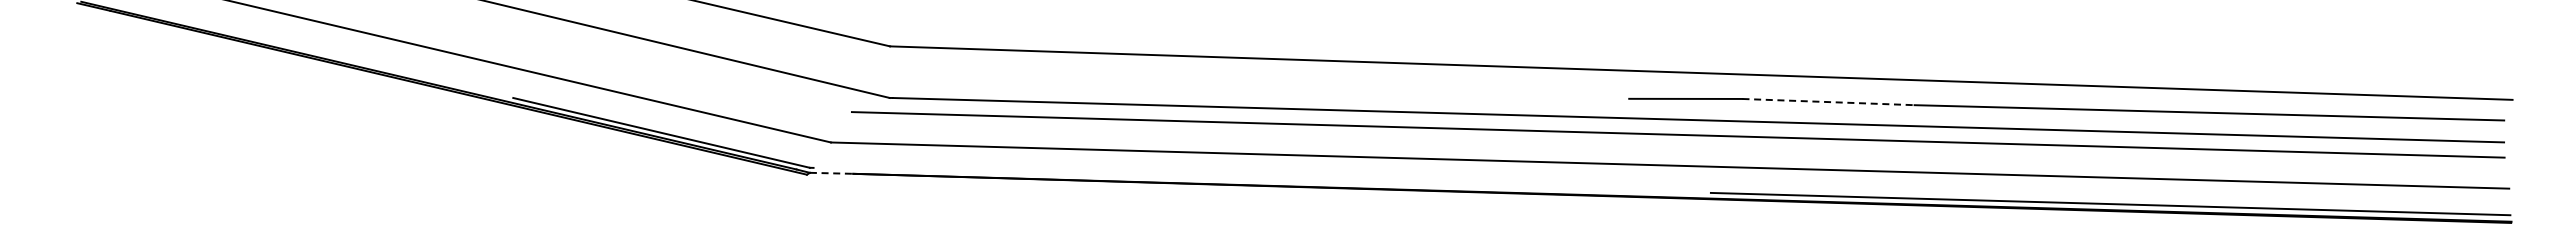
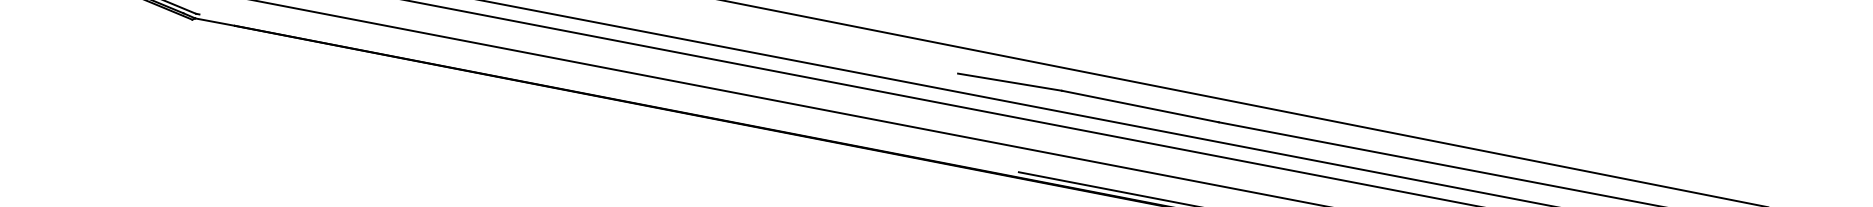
line: (1829, 102) -> (1141, 107), dashed -> solid
line: (831, 173) -> (215, 22), dashed -> solid

